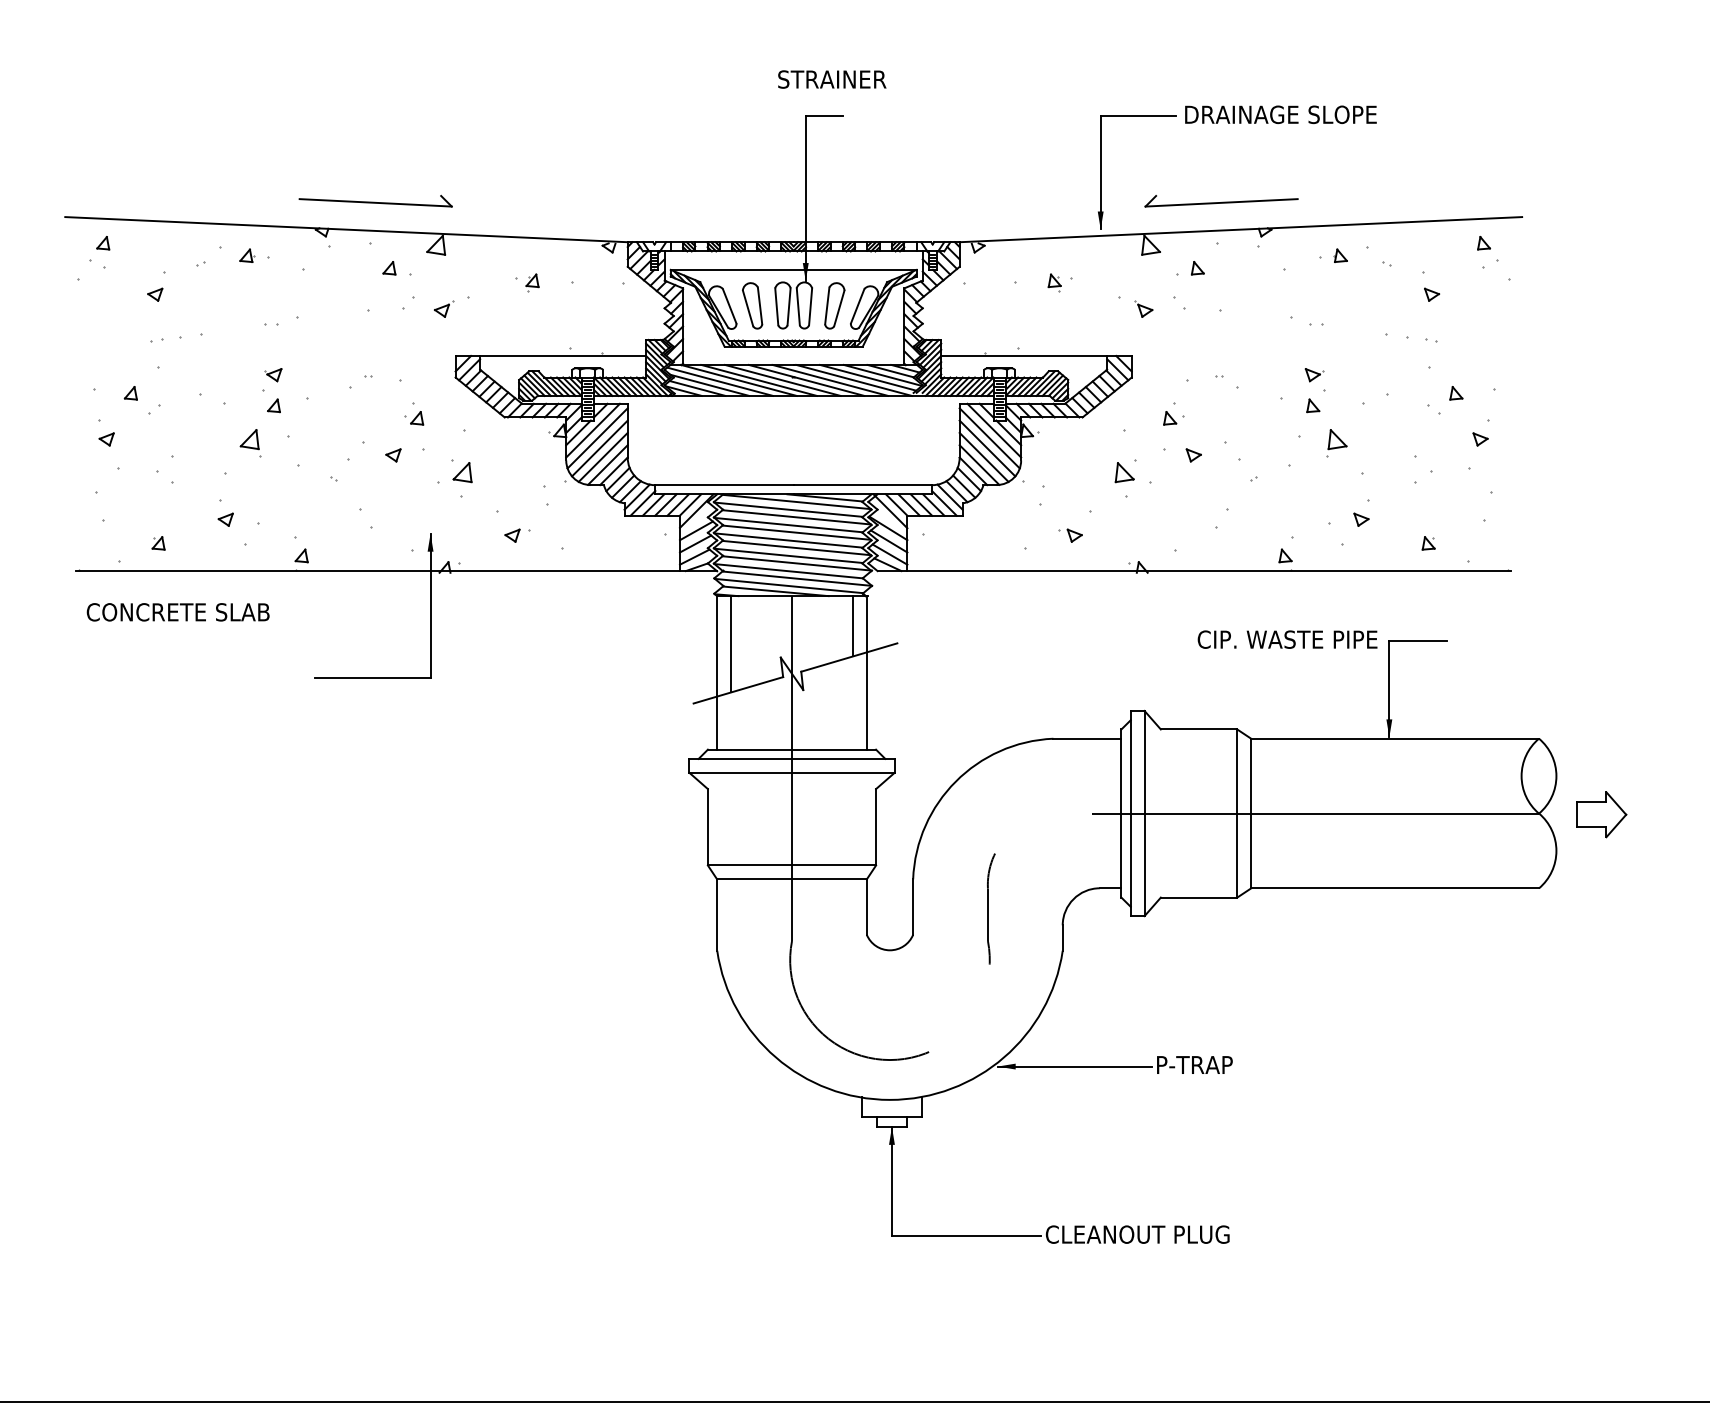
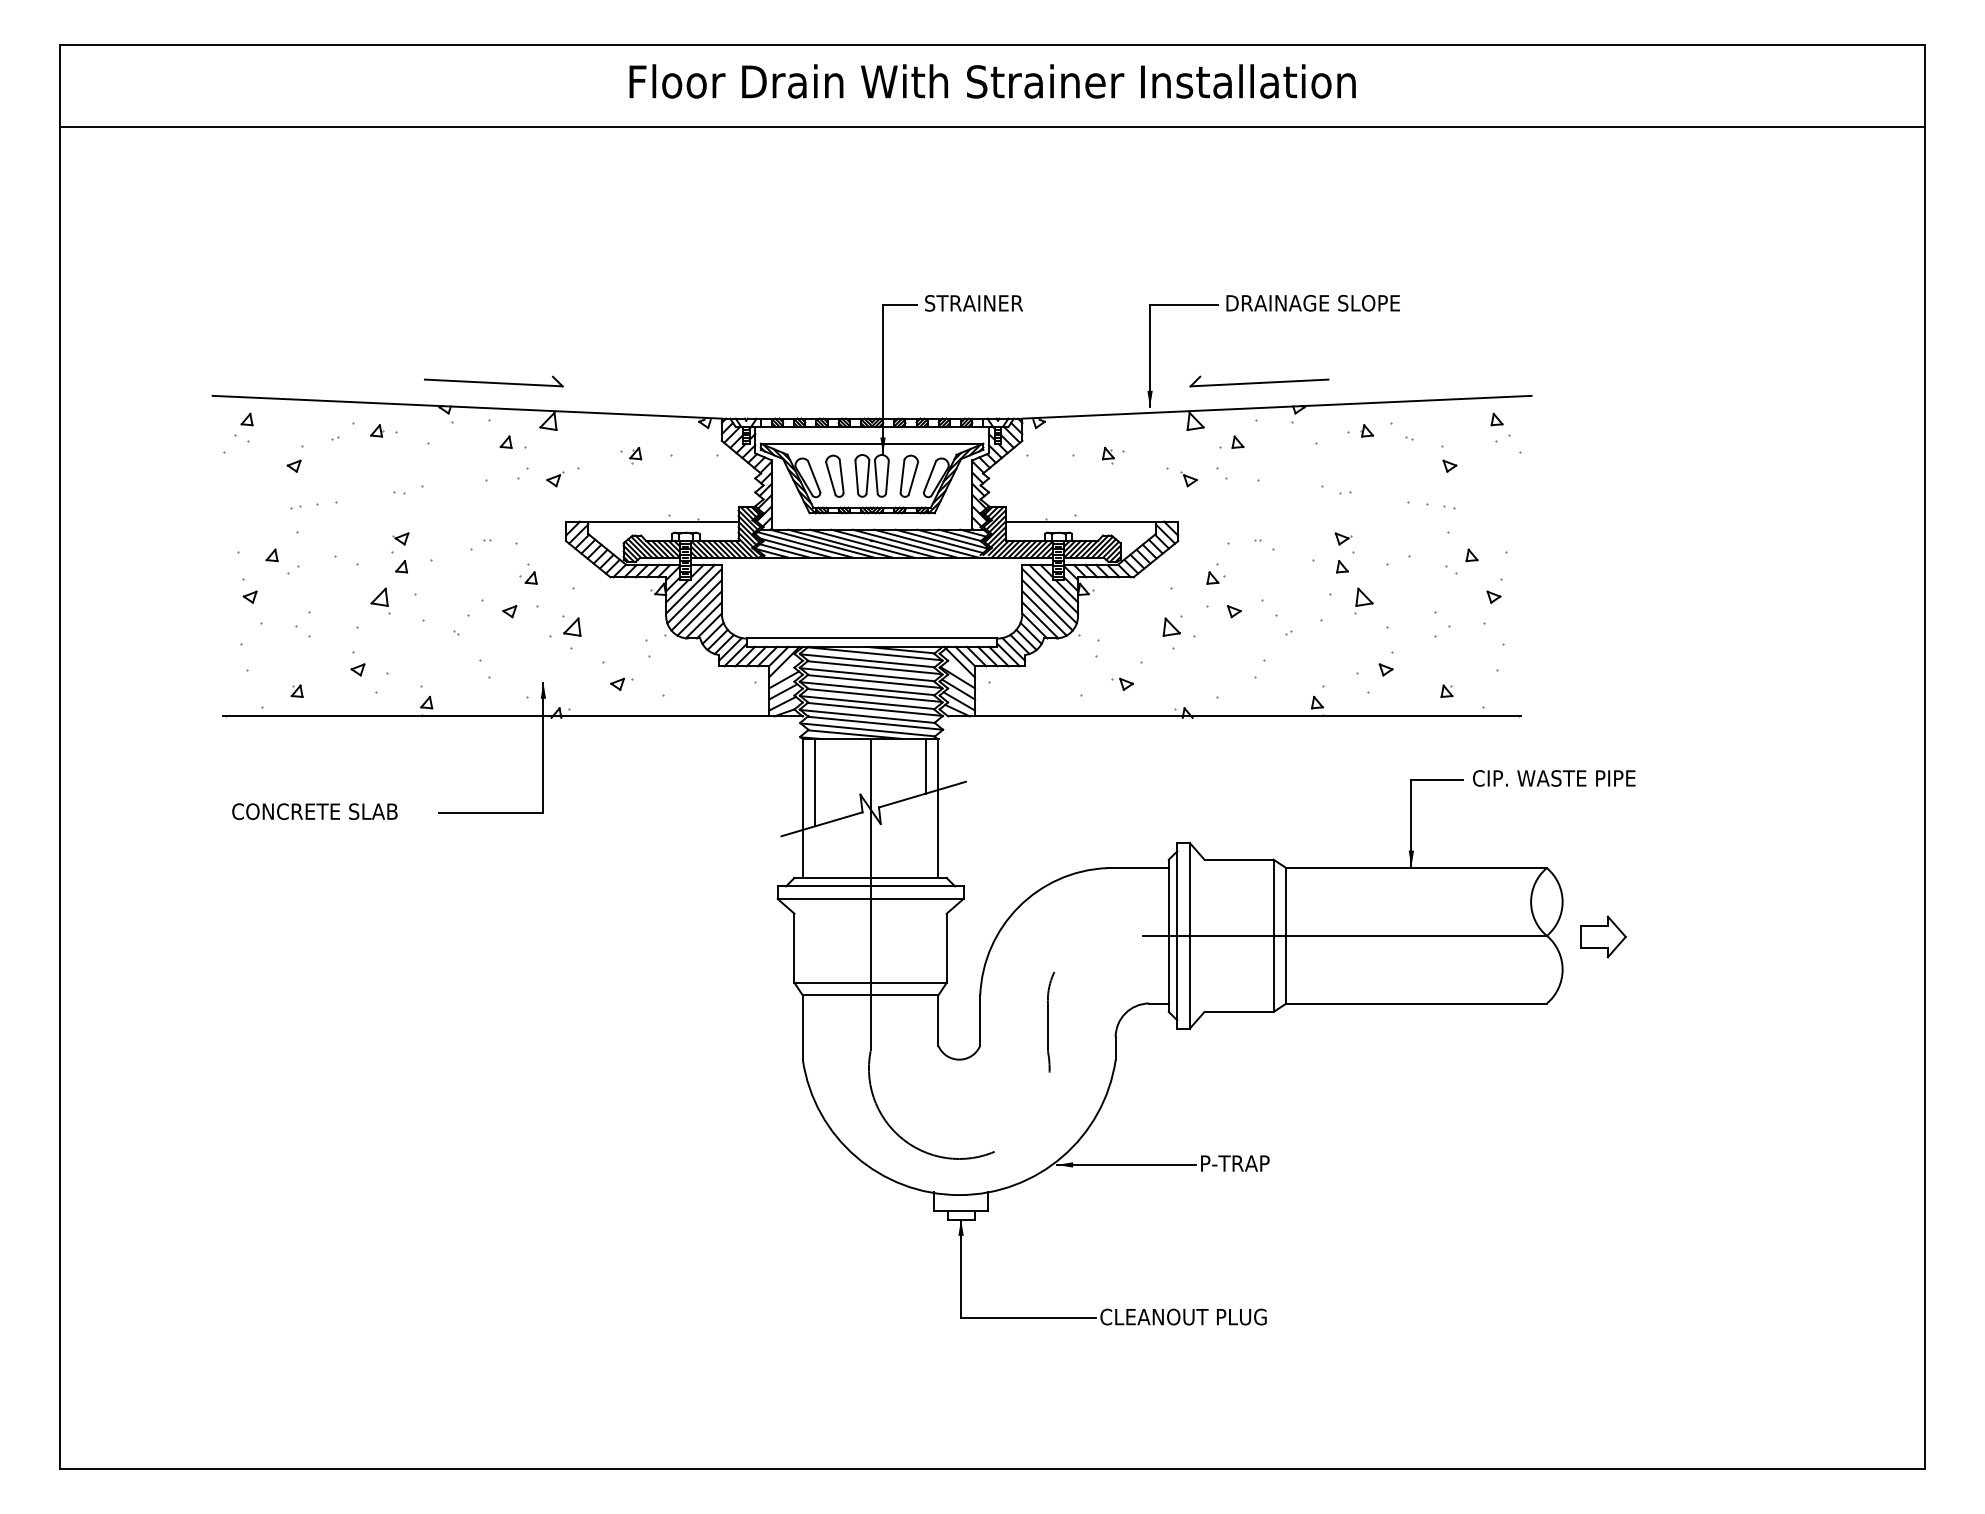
text: (831, 79) -> (973, 303), moved
text: (177, 612) -> (314, 811), moved
text: (1287, 639) -> (1554, 778), moved

